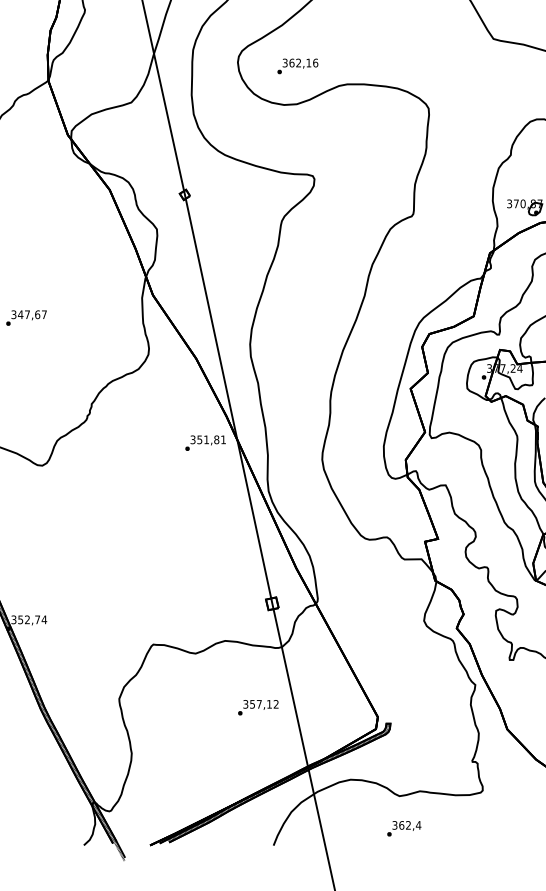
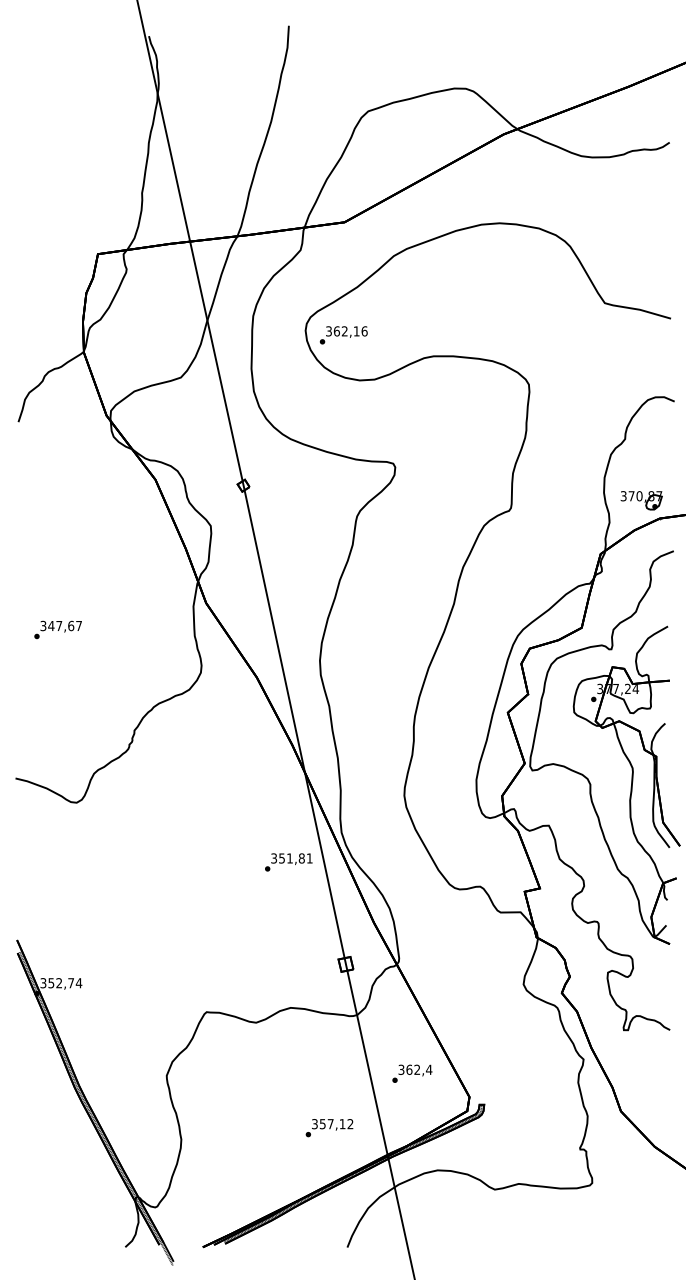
text: (297, 66) -> (343, 335), moved
text: (205, 443) -> (288, 862), moved
text: (258, 708) -> (329, 1128), moved
text: (404, 828) -> (412, 1073), moved

